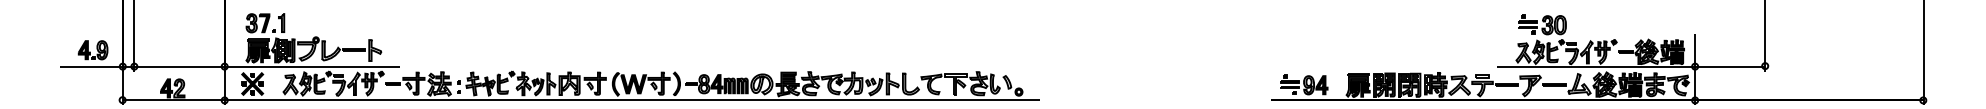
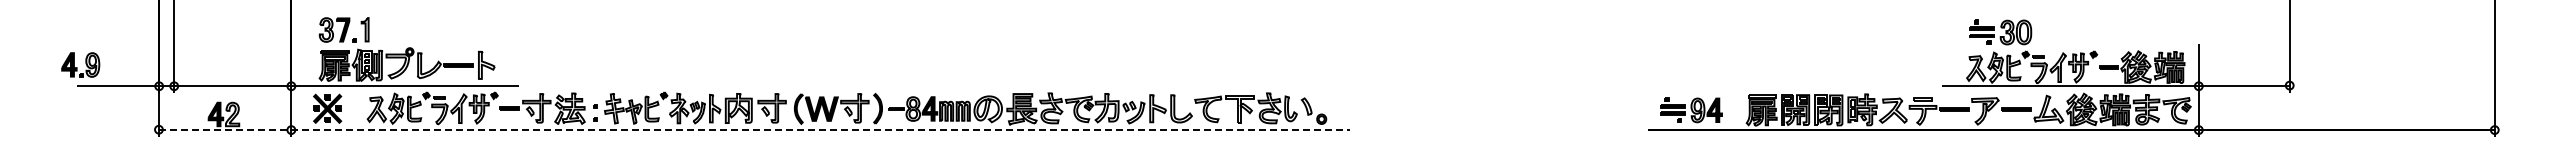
part: (92, 49) -> (80, 64), moved
line: (581, 100) -> (754, 130), solid -> dashed

